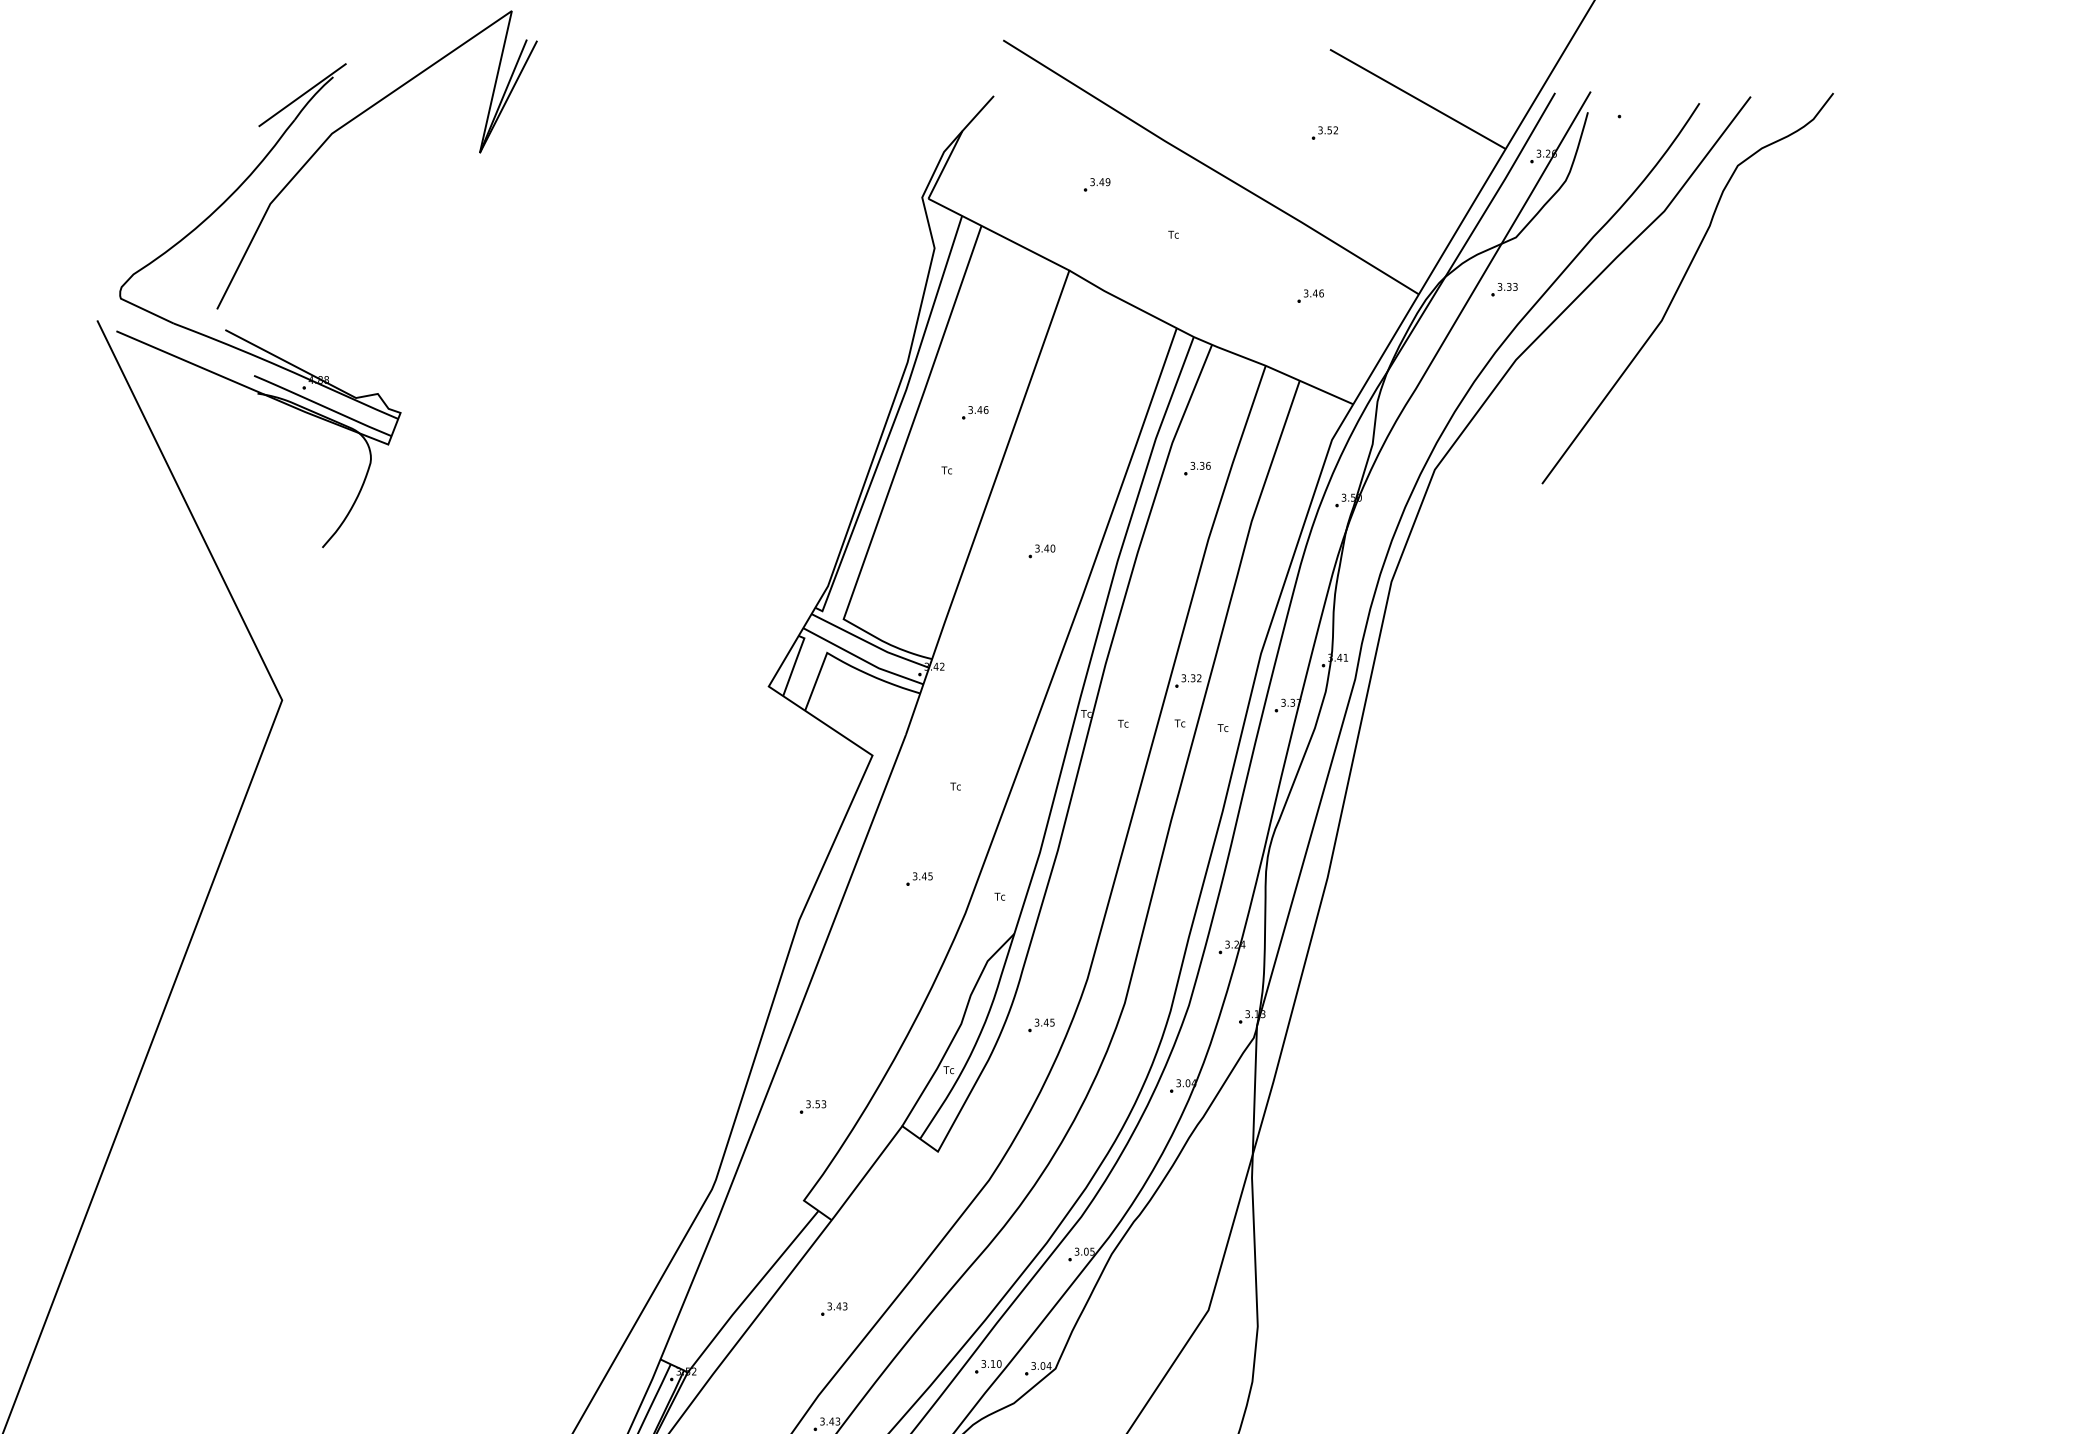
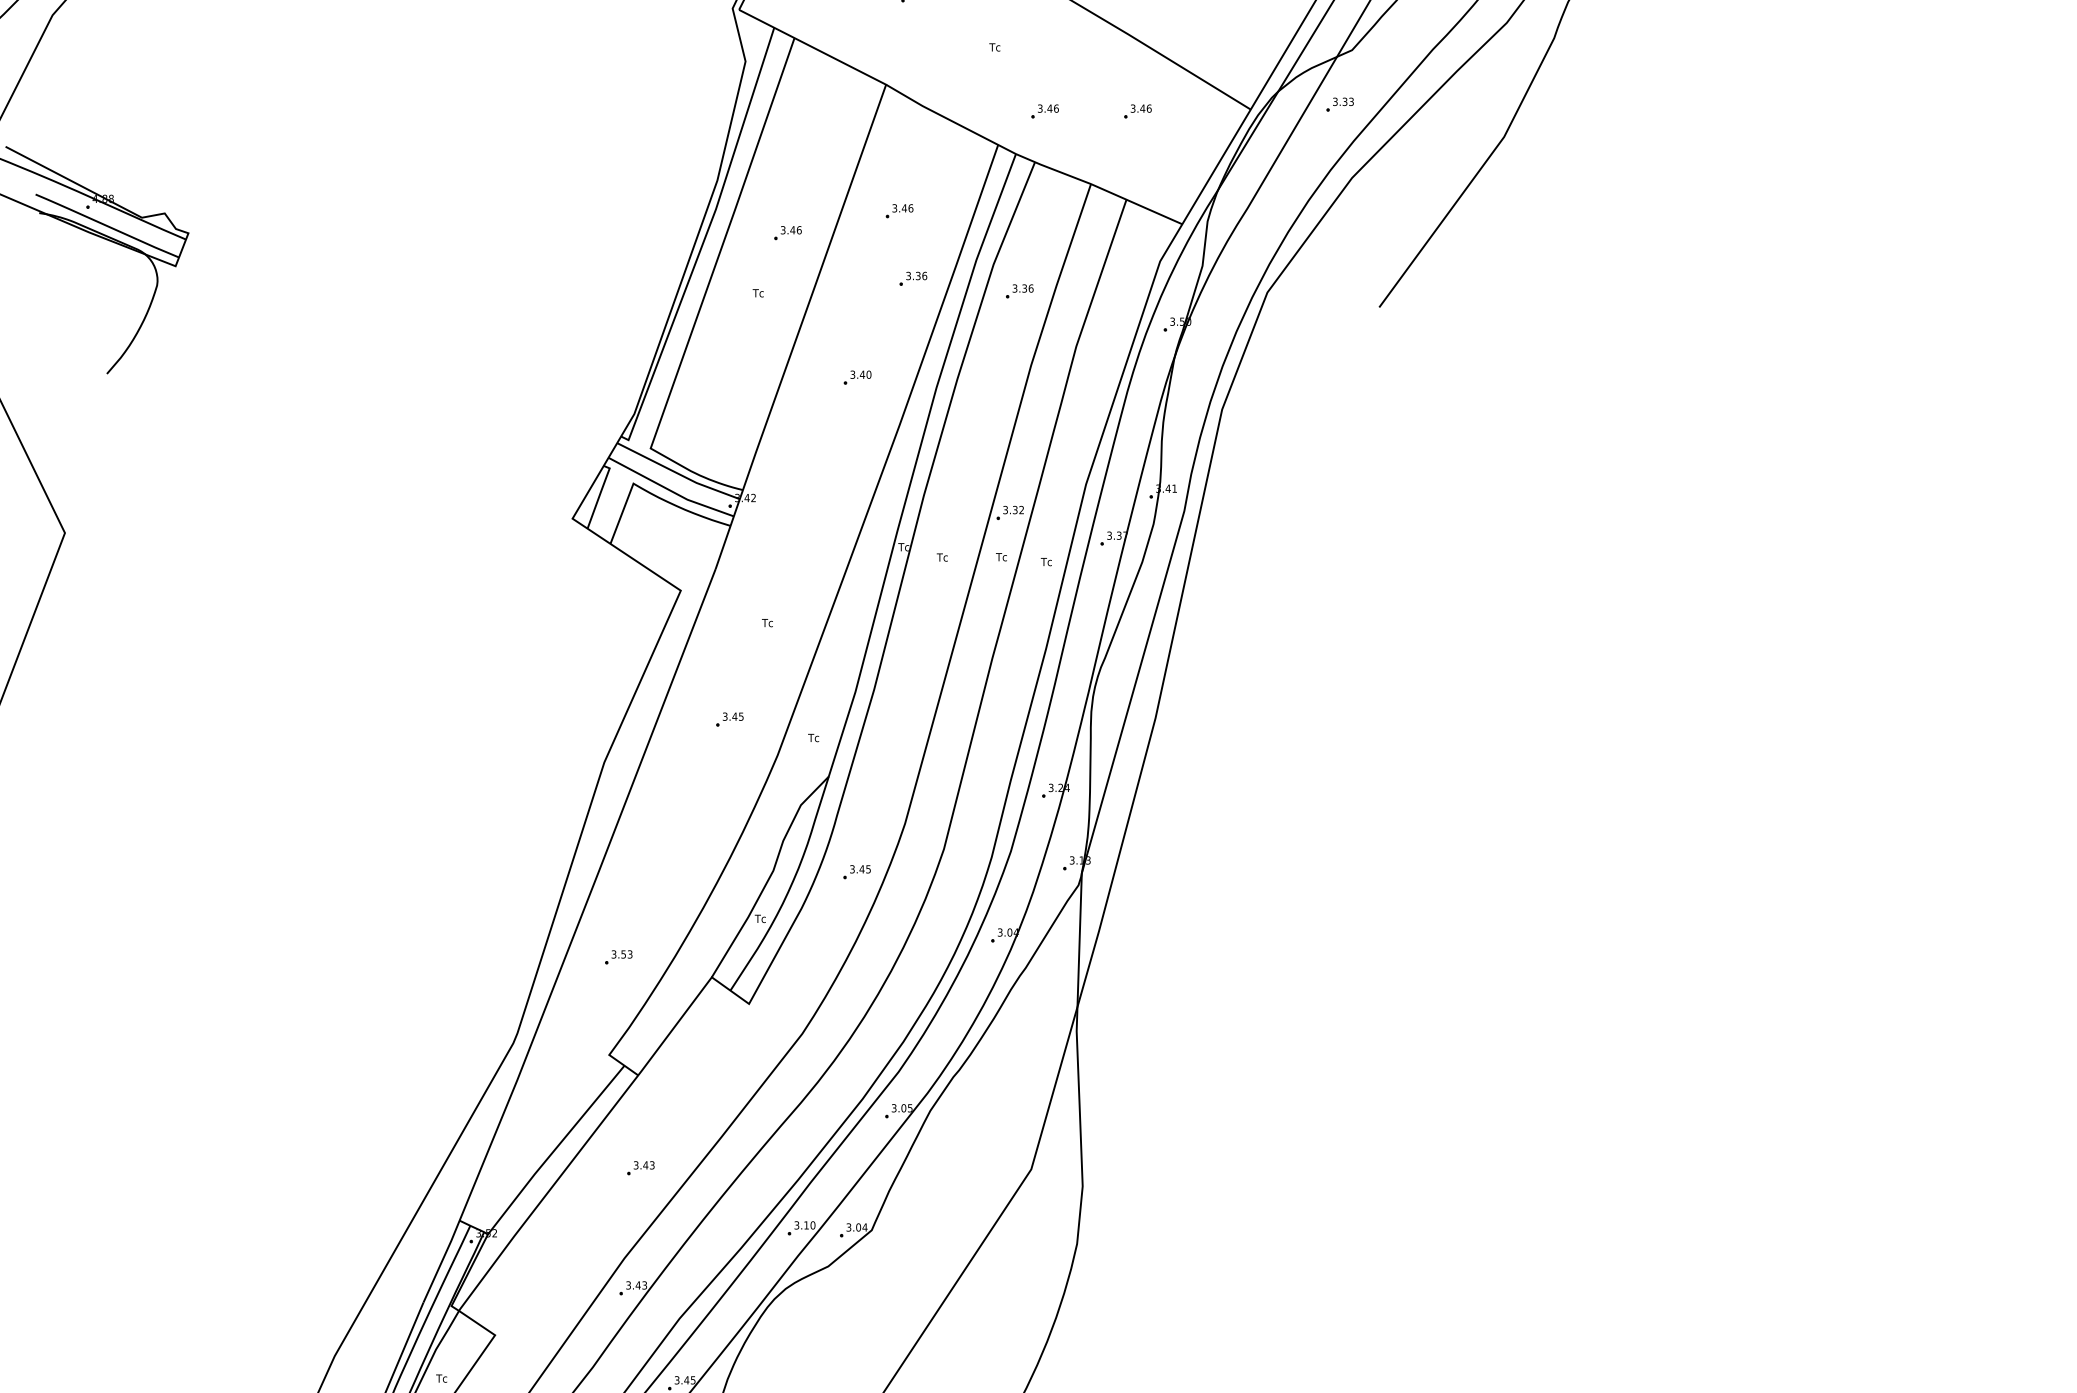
part: (1221, 295) -> (1044, 110), added
part: (1082, 391) -> (899, 210), added
part: (1095, 456) -> (913, 278), added

